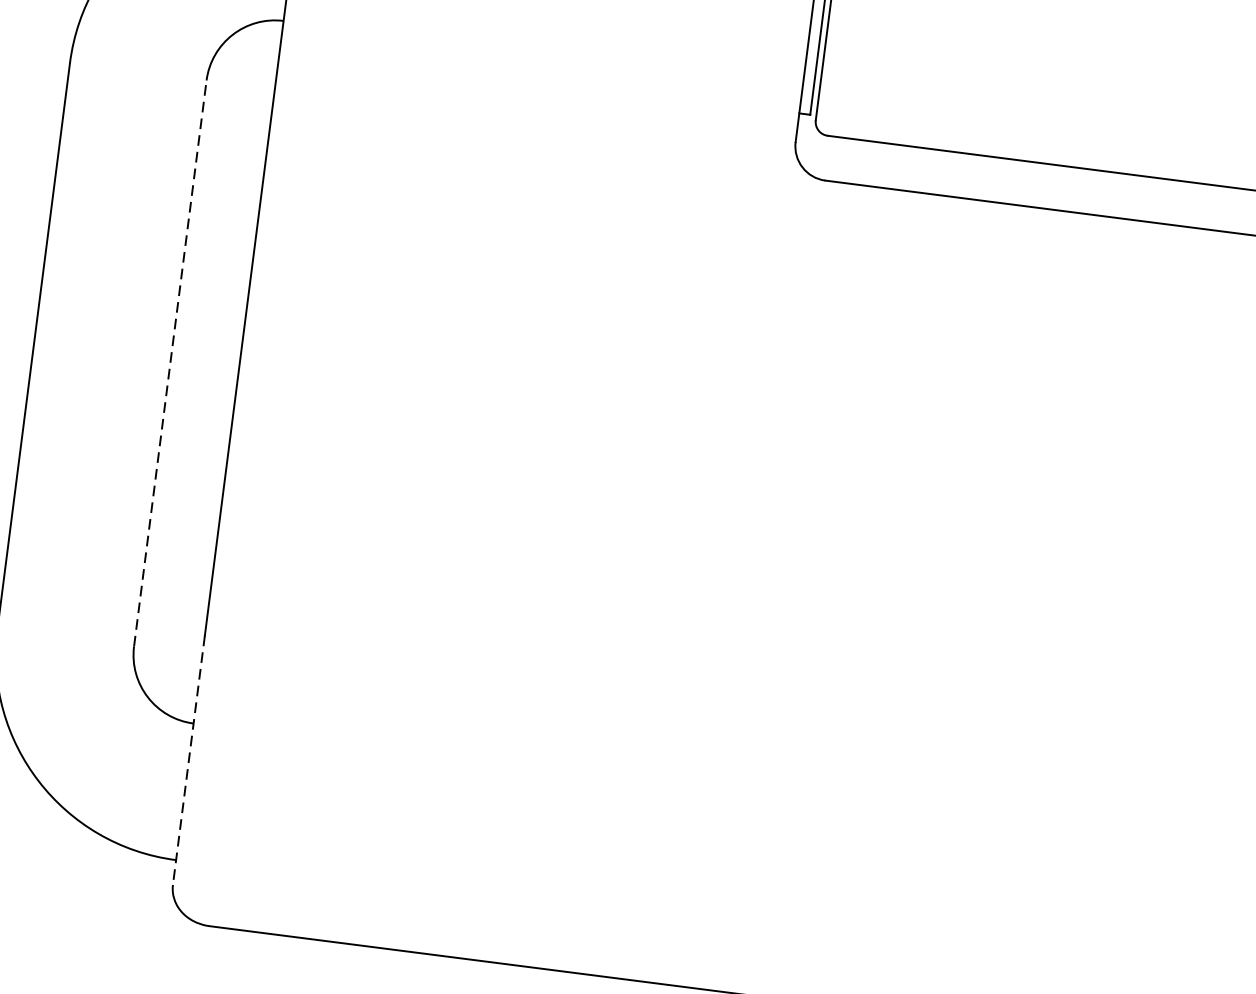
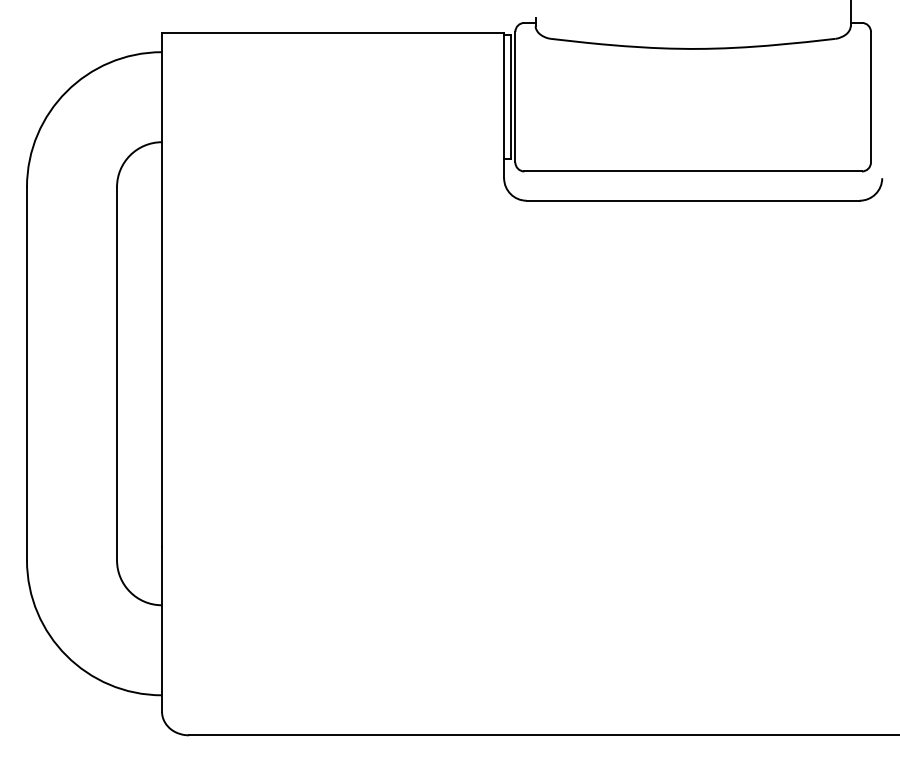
line: (171, 363) -> (117, 373), dashed -> solid
line: (189, 761) -> (162, 630), dashed -> solid

